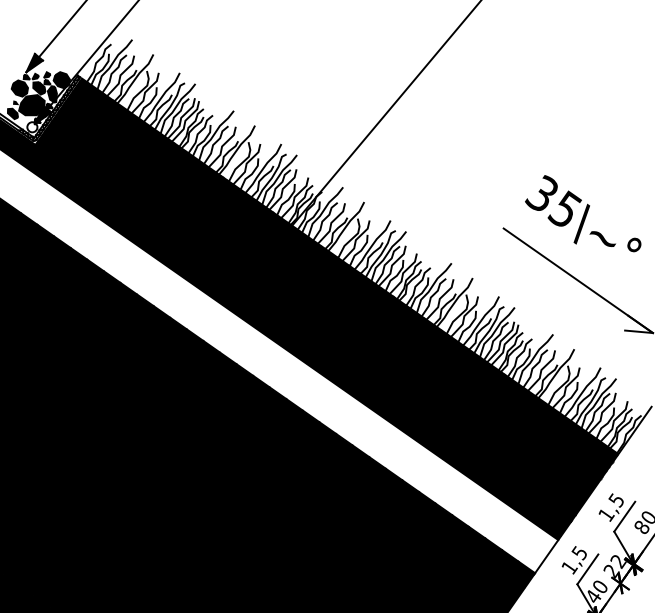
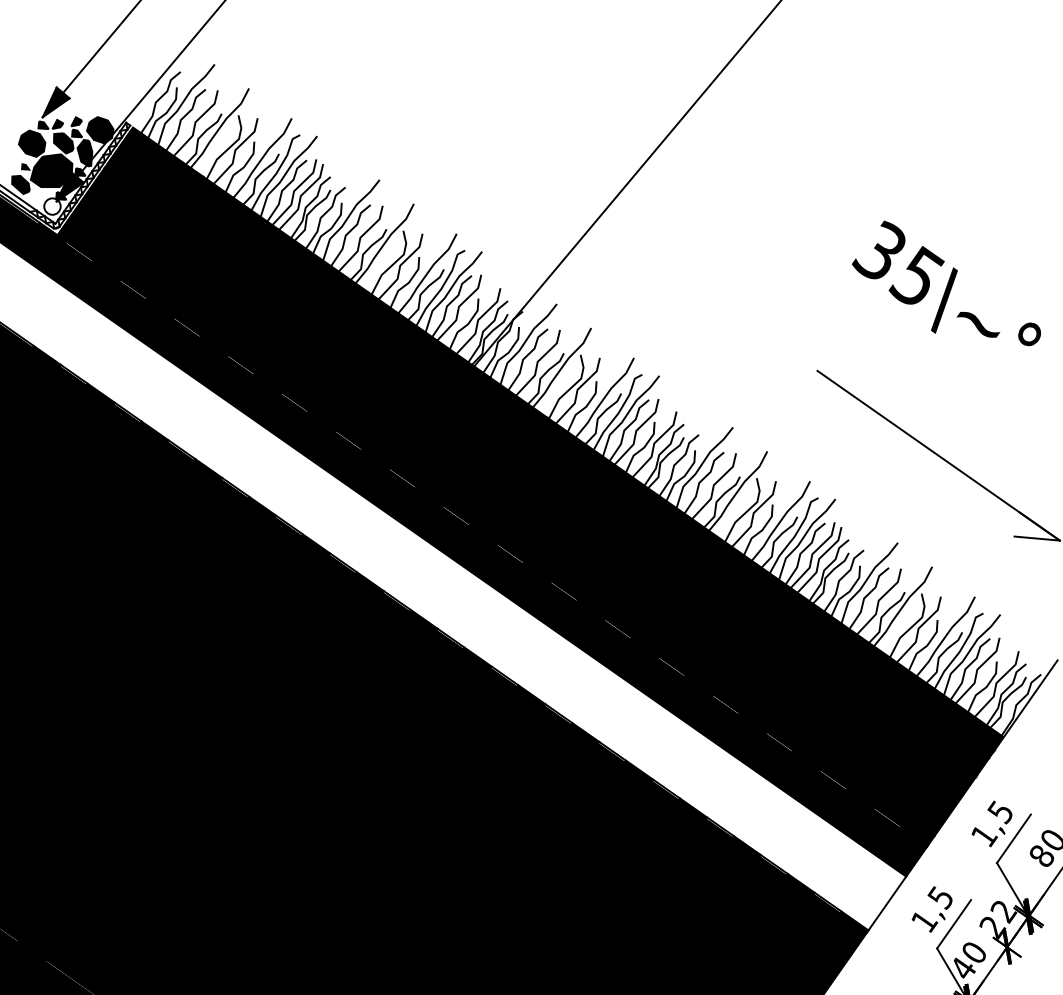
text: (583, 213) -> (947, 283), moved

